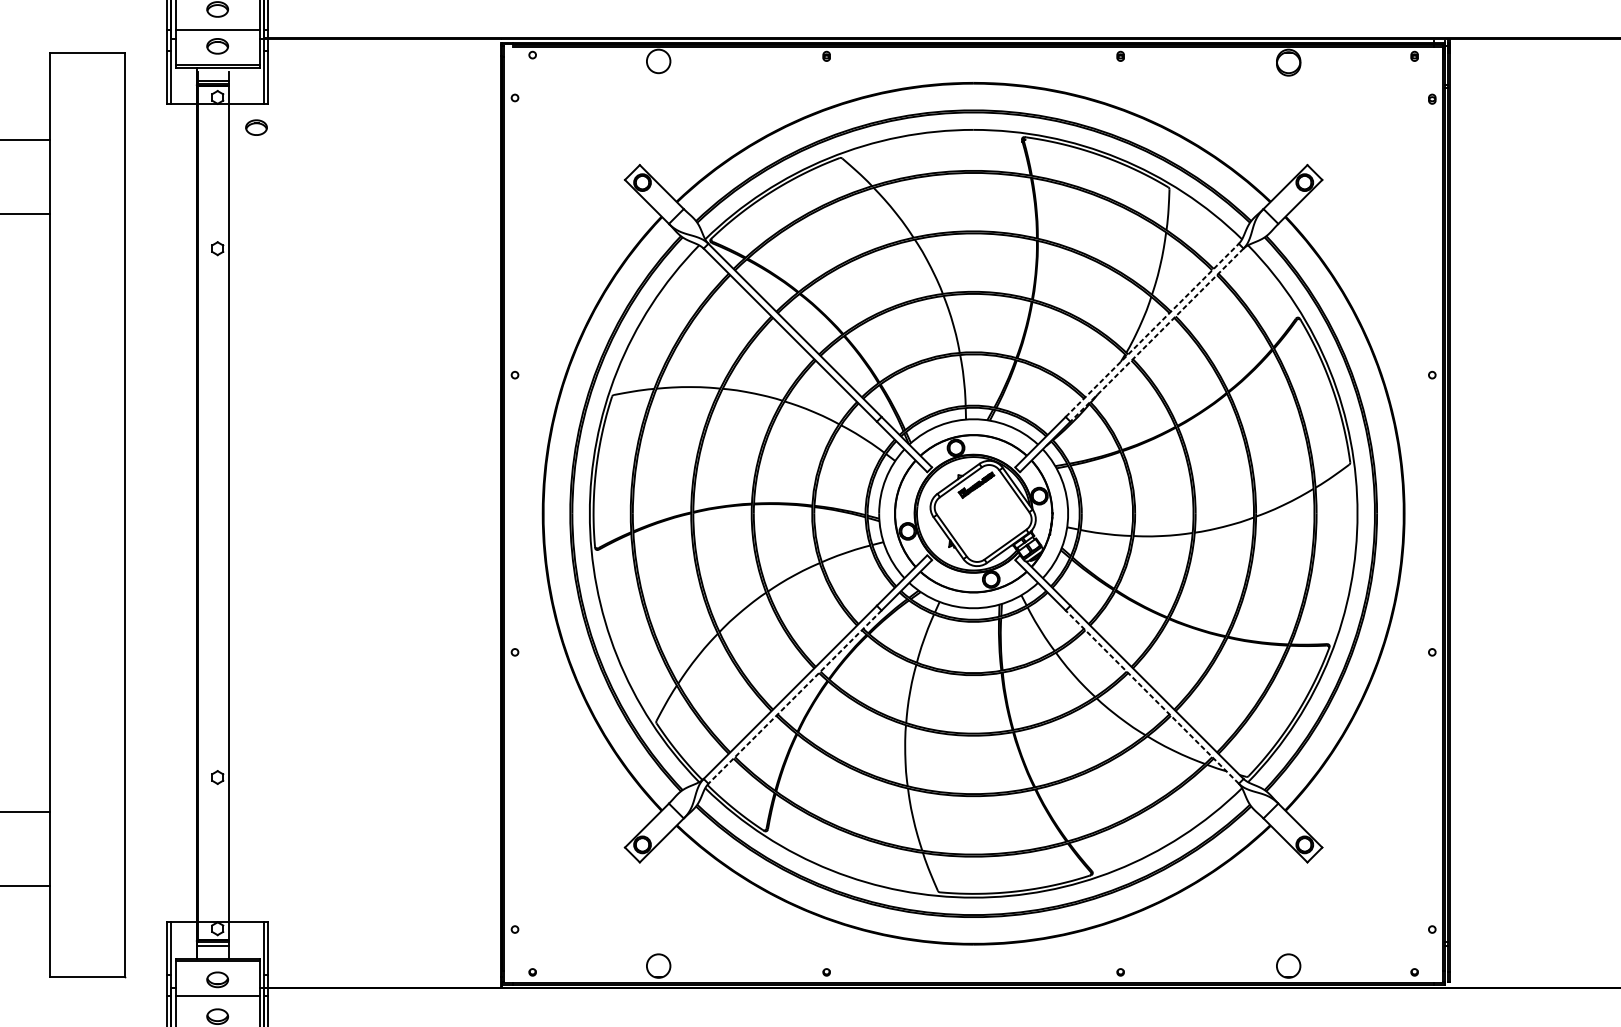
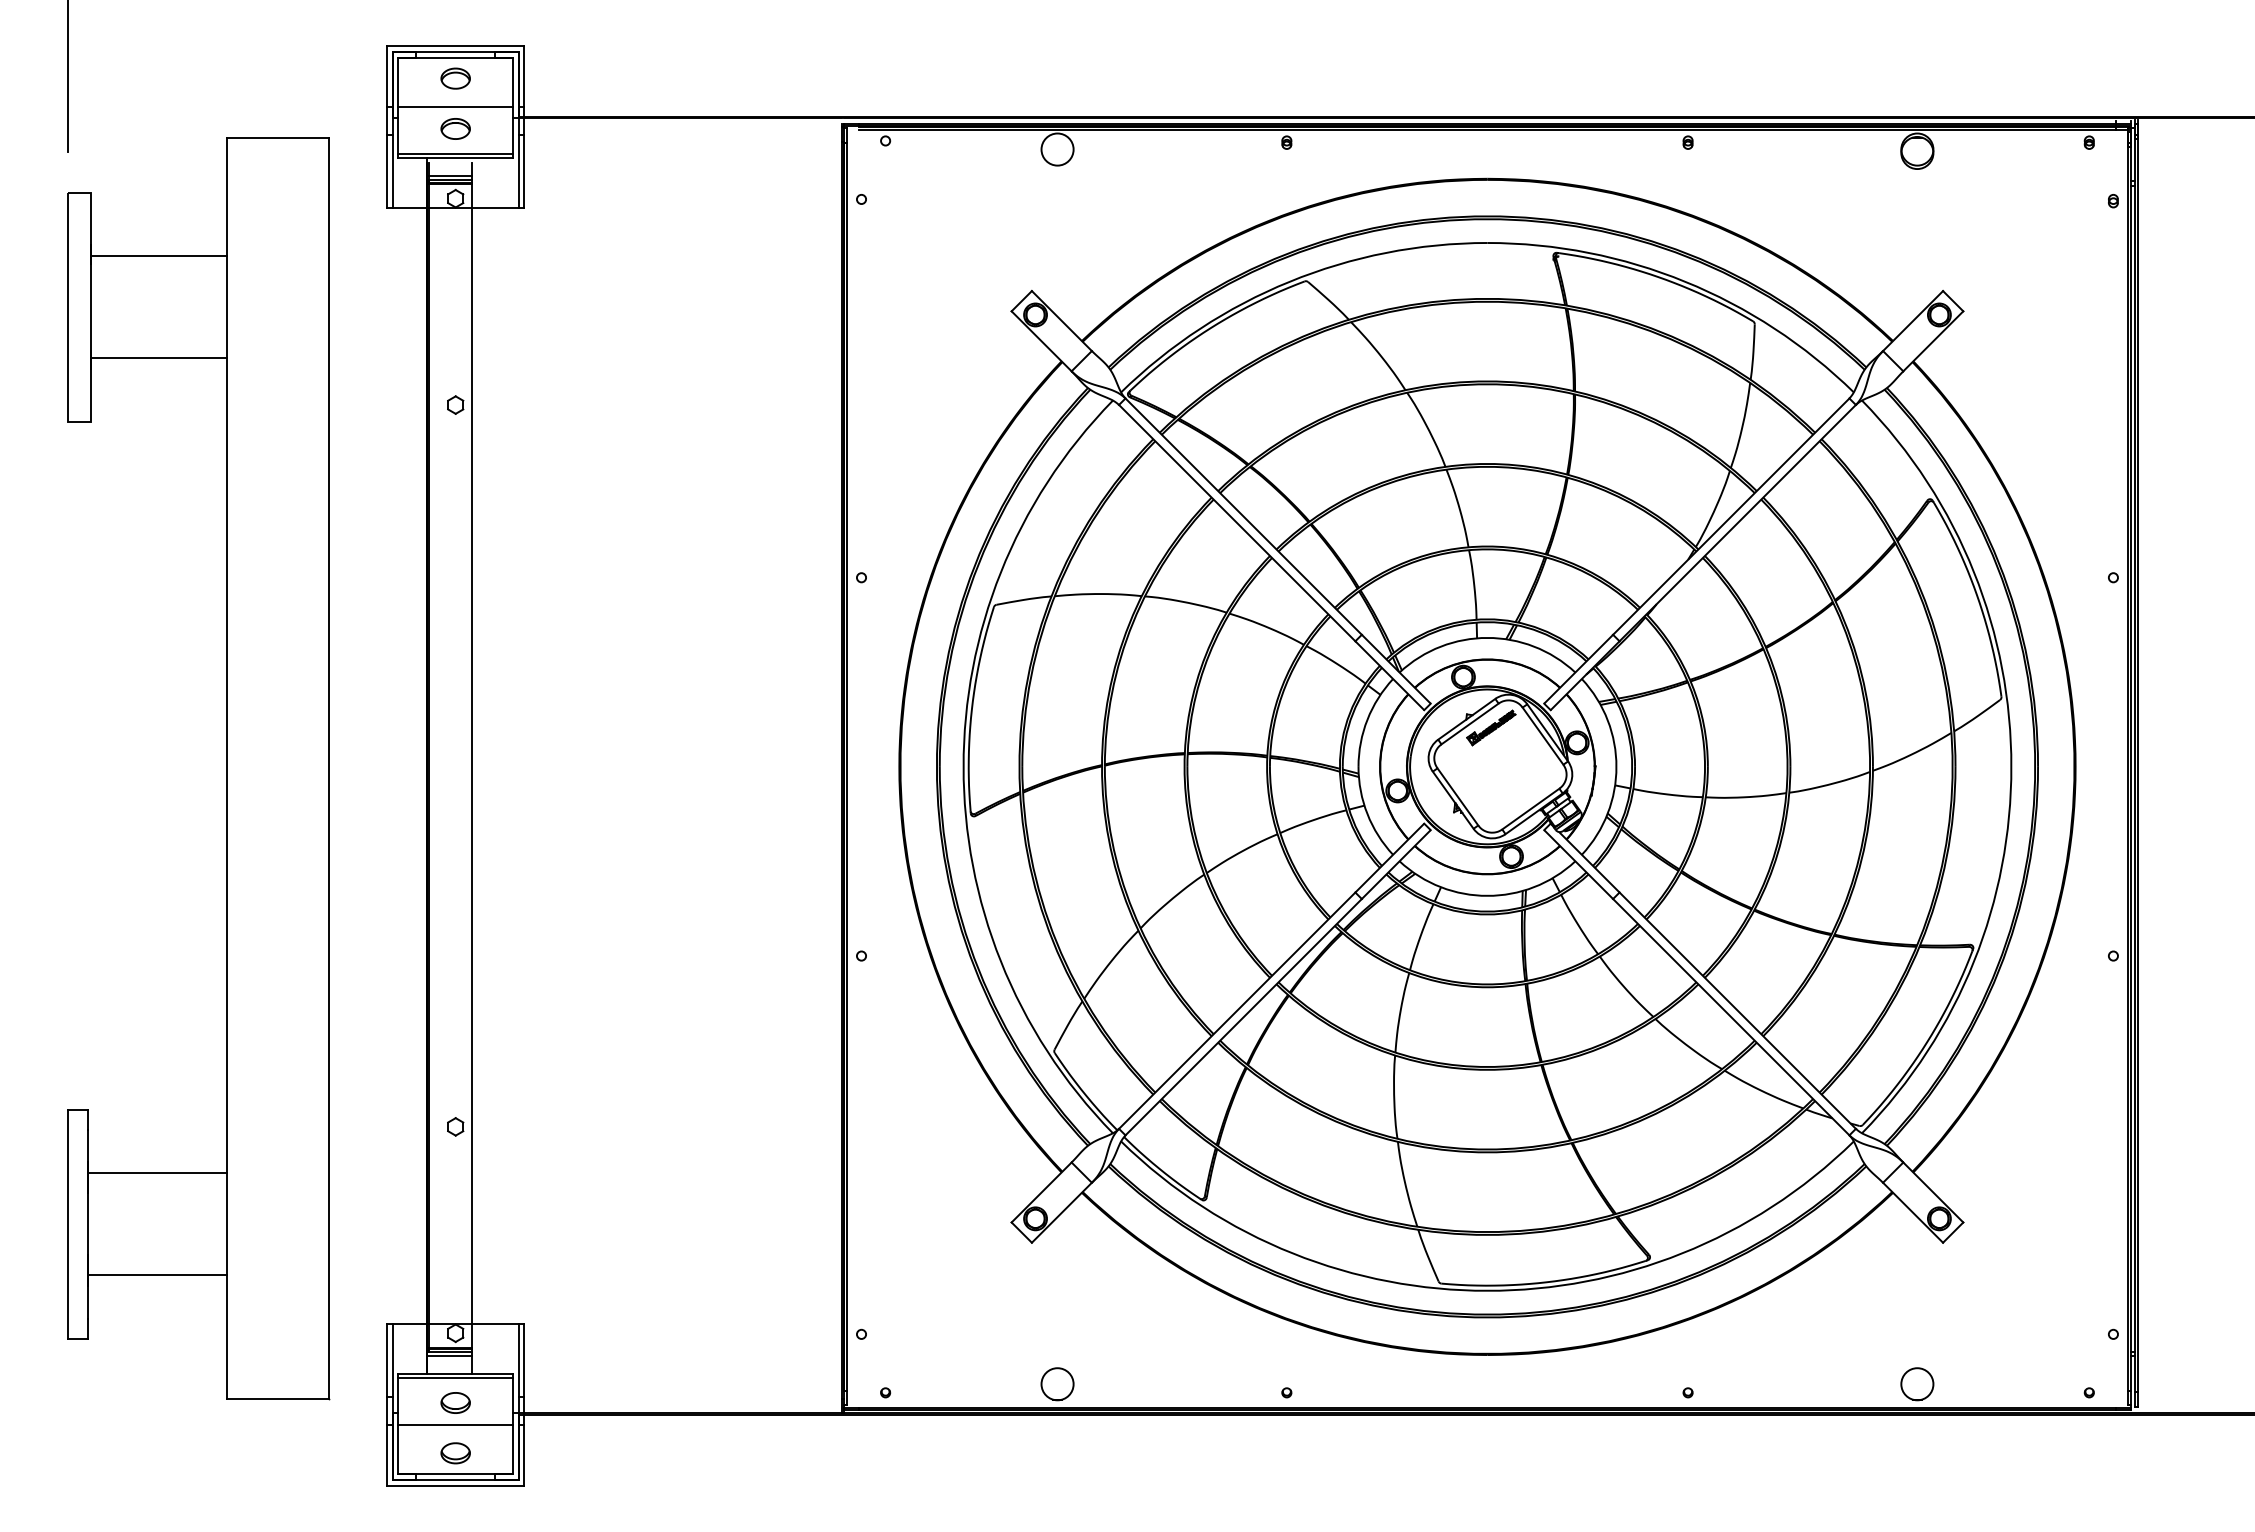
part: (256, 127) -> (508, 239), removed
line: (1152, 330) -> (1731, 516), dashed -> solid
line: (1156, 335) -> (1737, 523), dashed -> solid
line: (1151, 696) -> (1730, 1016), dashed -> solid
line: (794, 697) -> (1243, 1017), dashed -> solid

